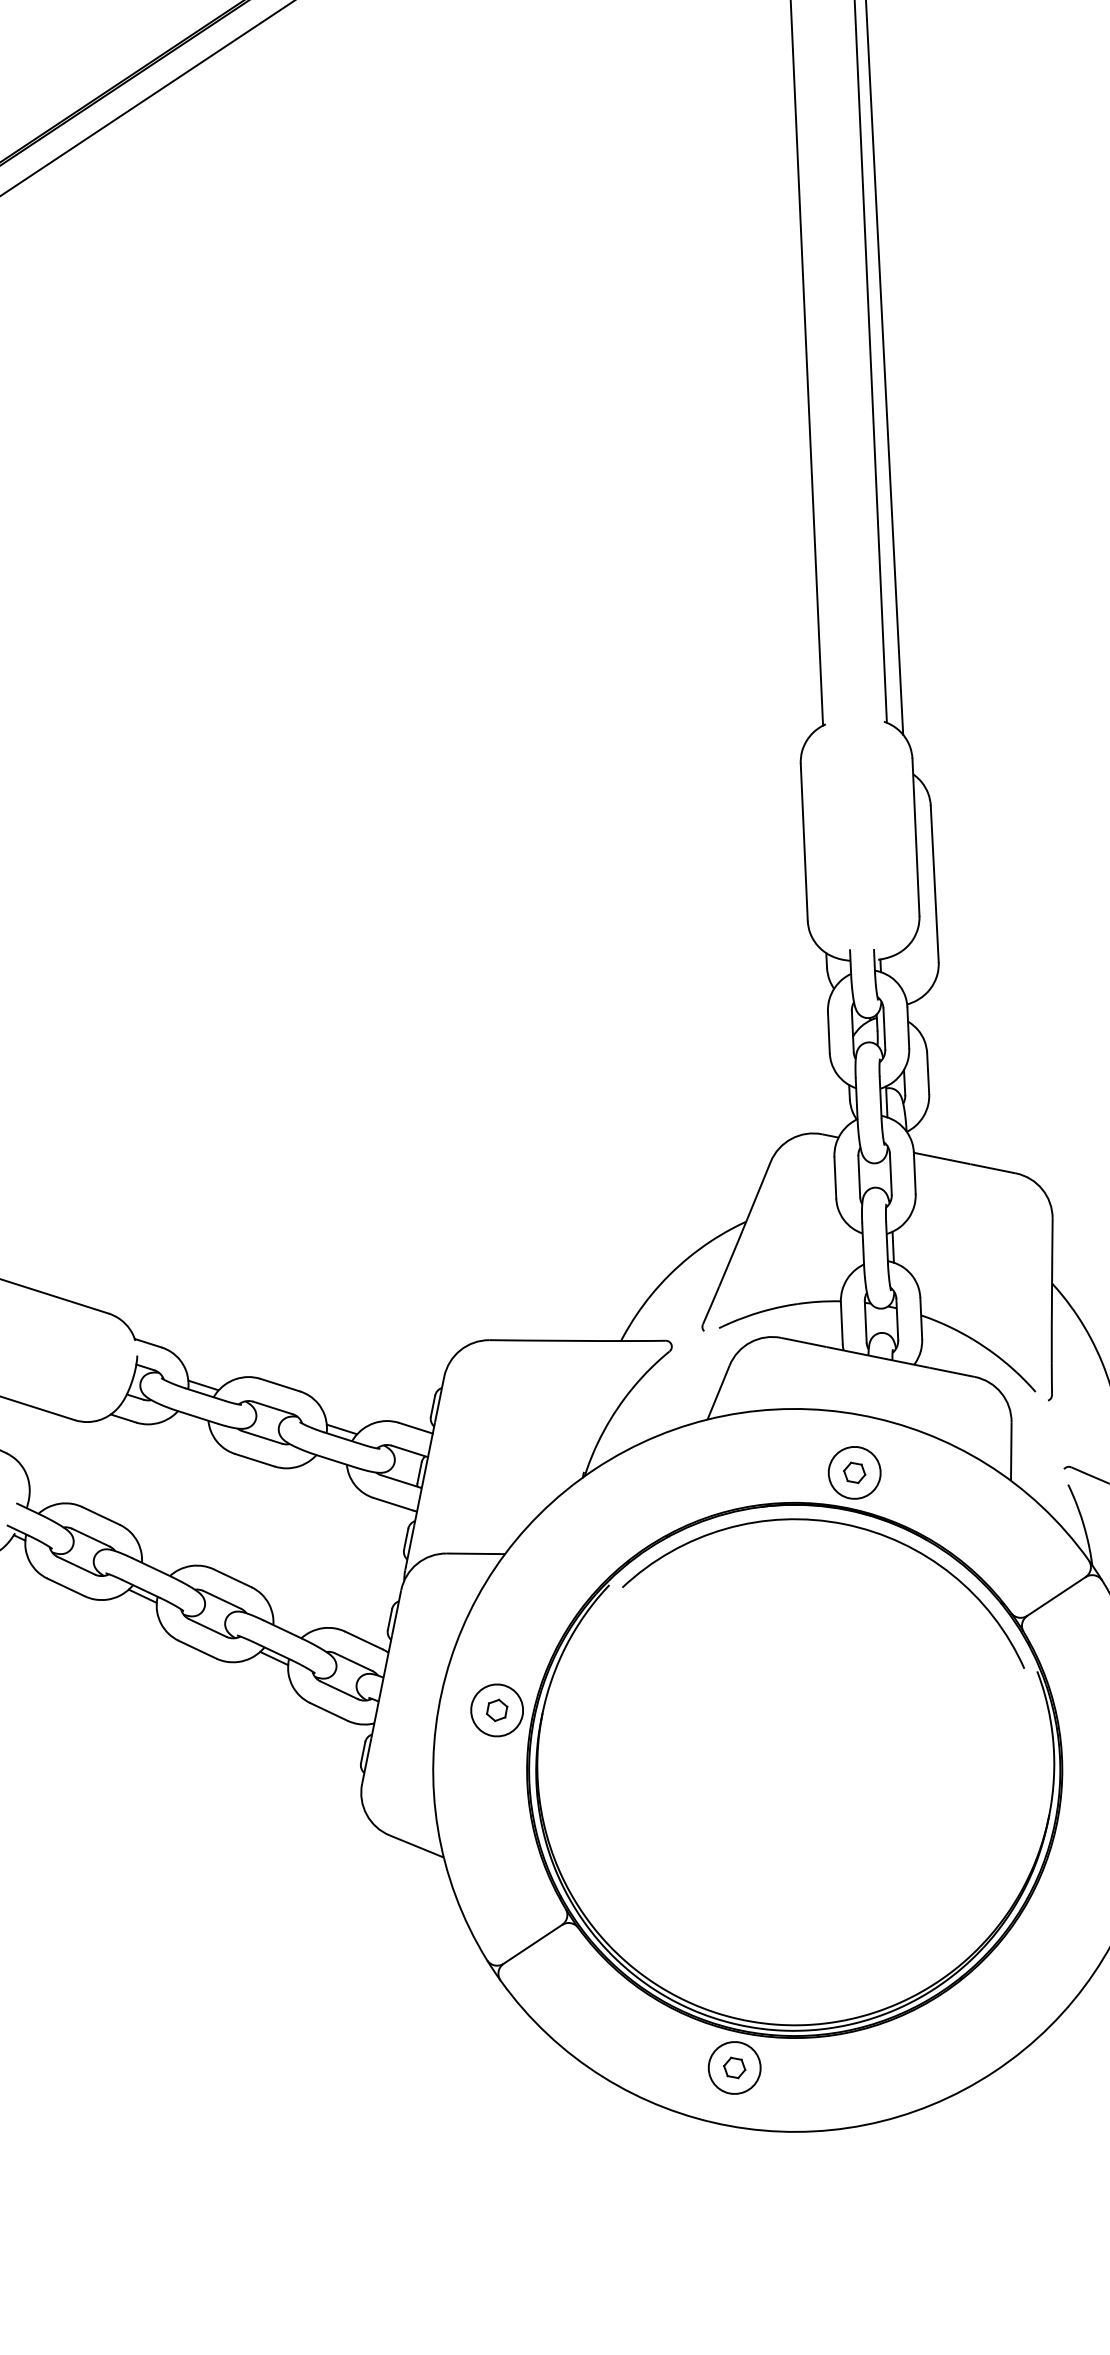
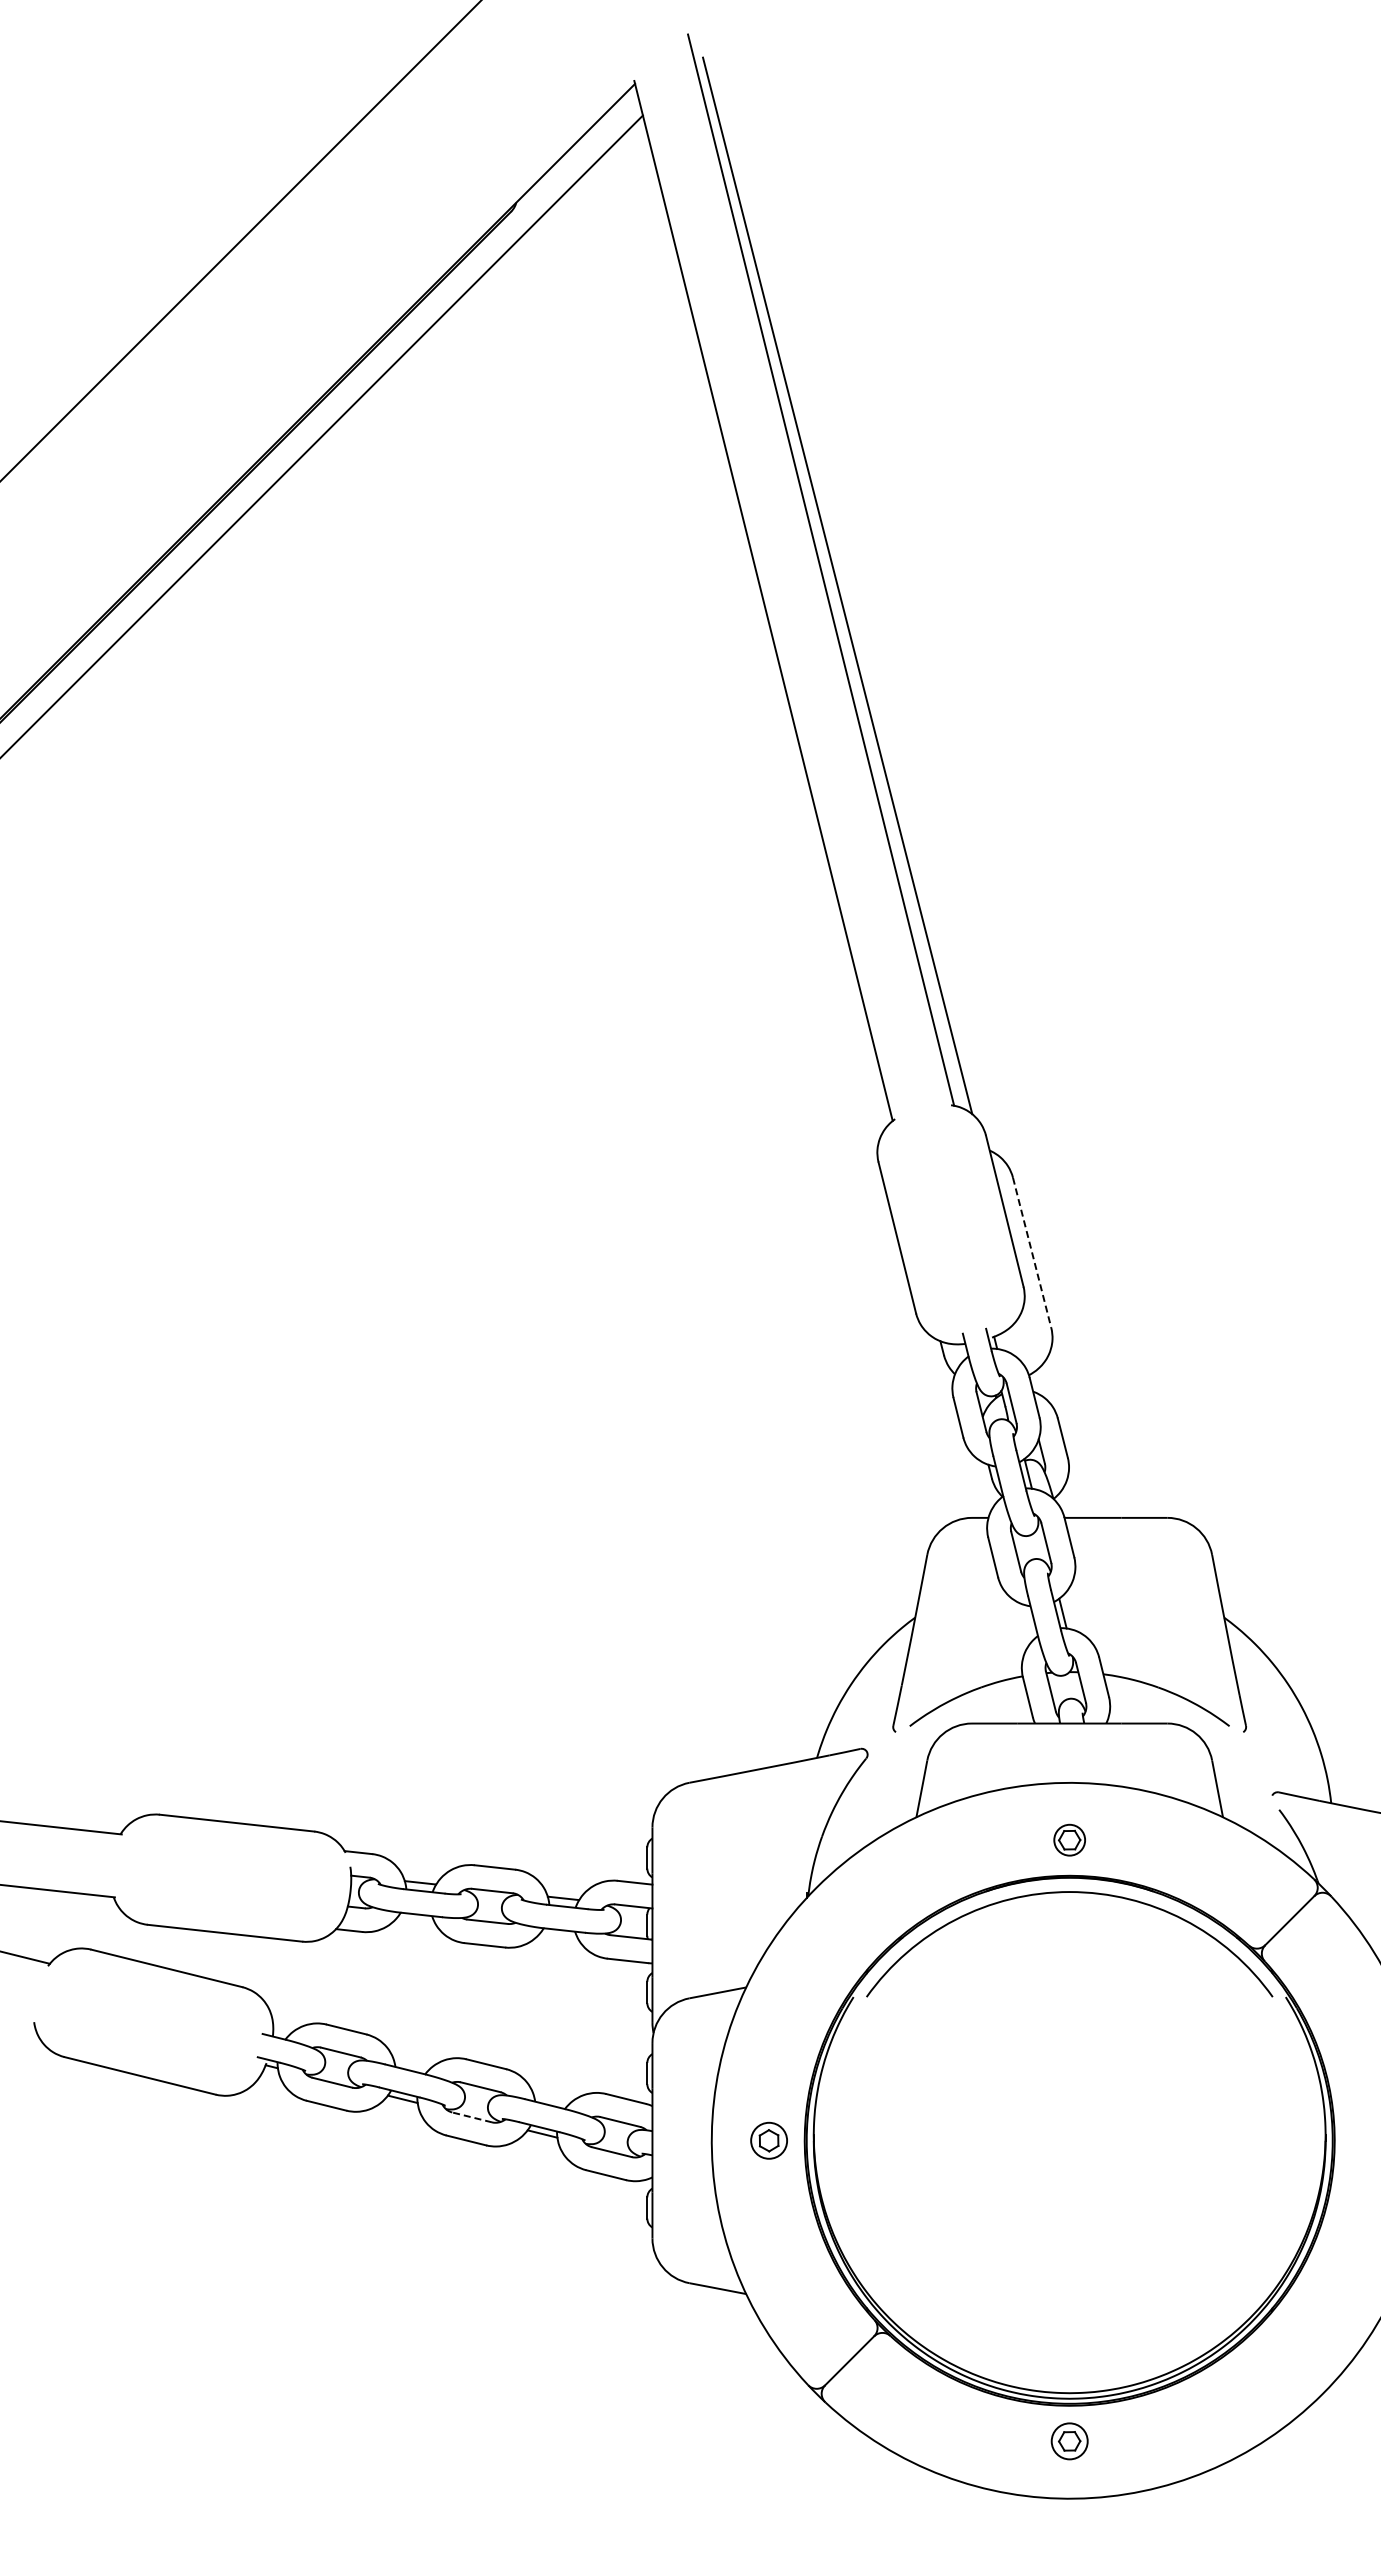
line: (934, 884) -> (1032, 1253), solid -> dashed
circle: (854, 1472) -> (1069, 1839), size x0.6
line: (207, 1627) -> (471, 2117), solid -> dashed
circle: (496, 1710) -> (768, 2140), size x0.7
circle: (734, 2068) -> (1069, 2441), size x0.7

